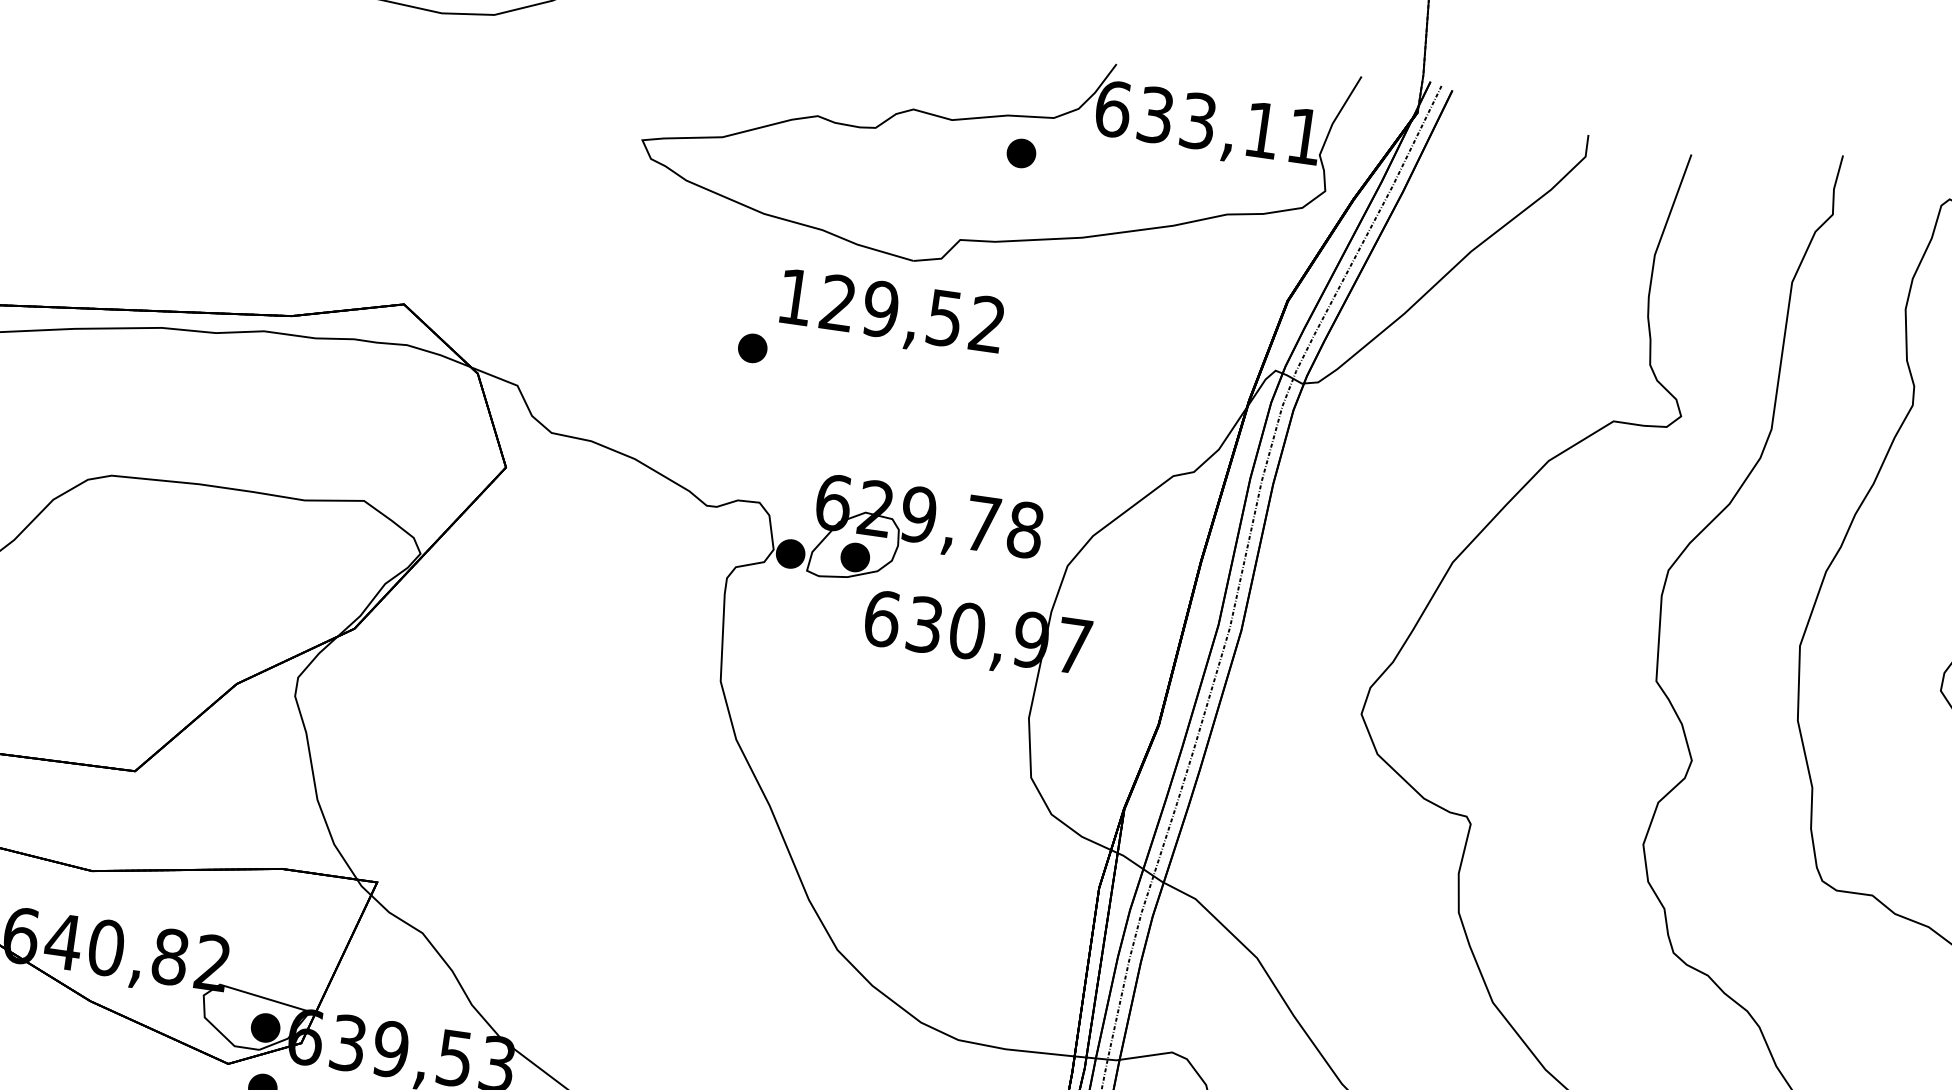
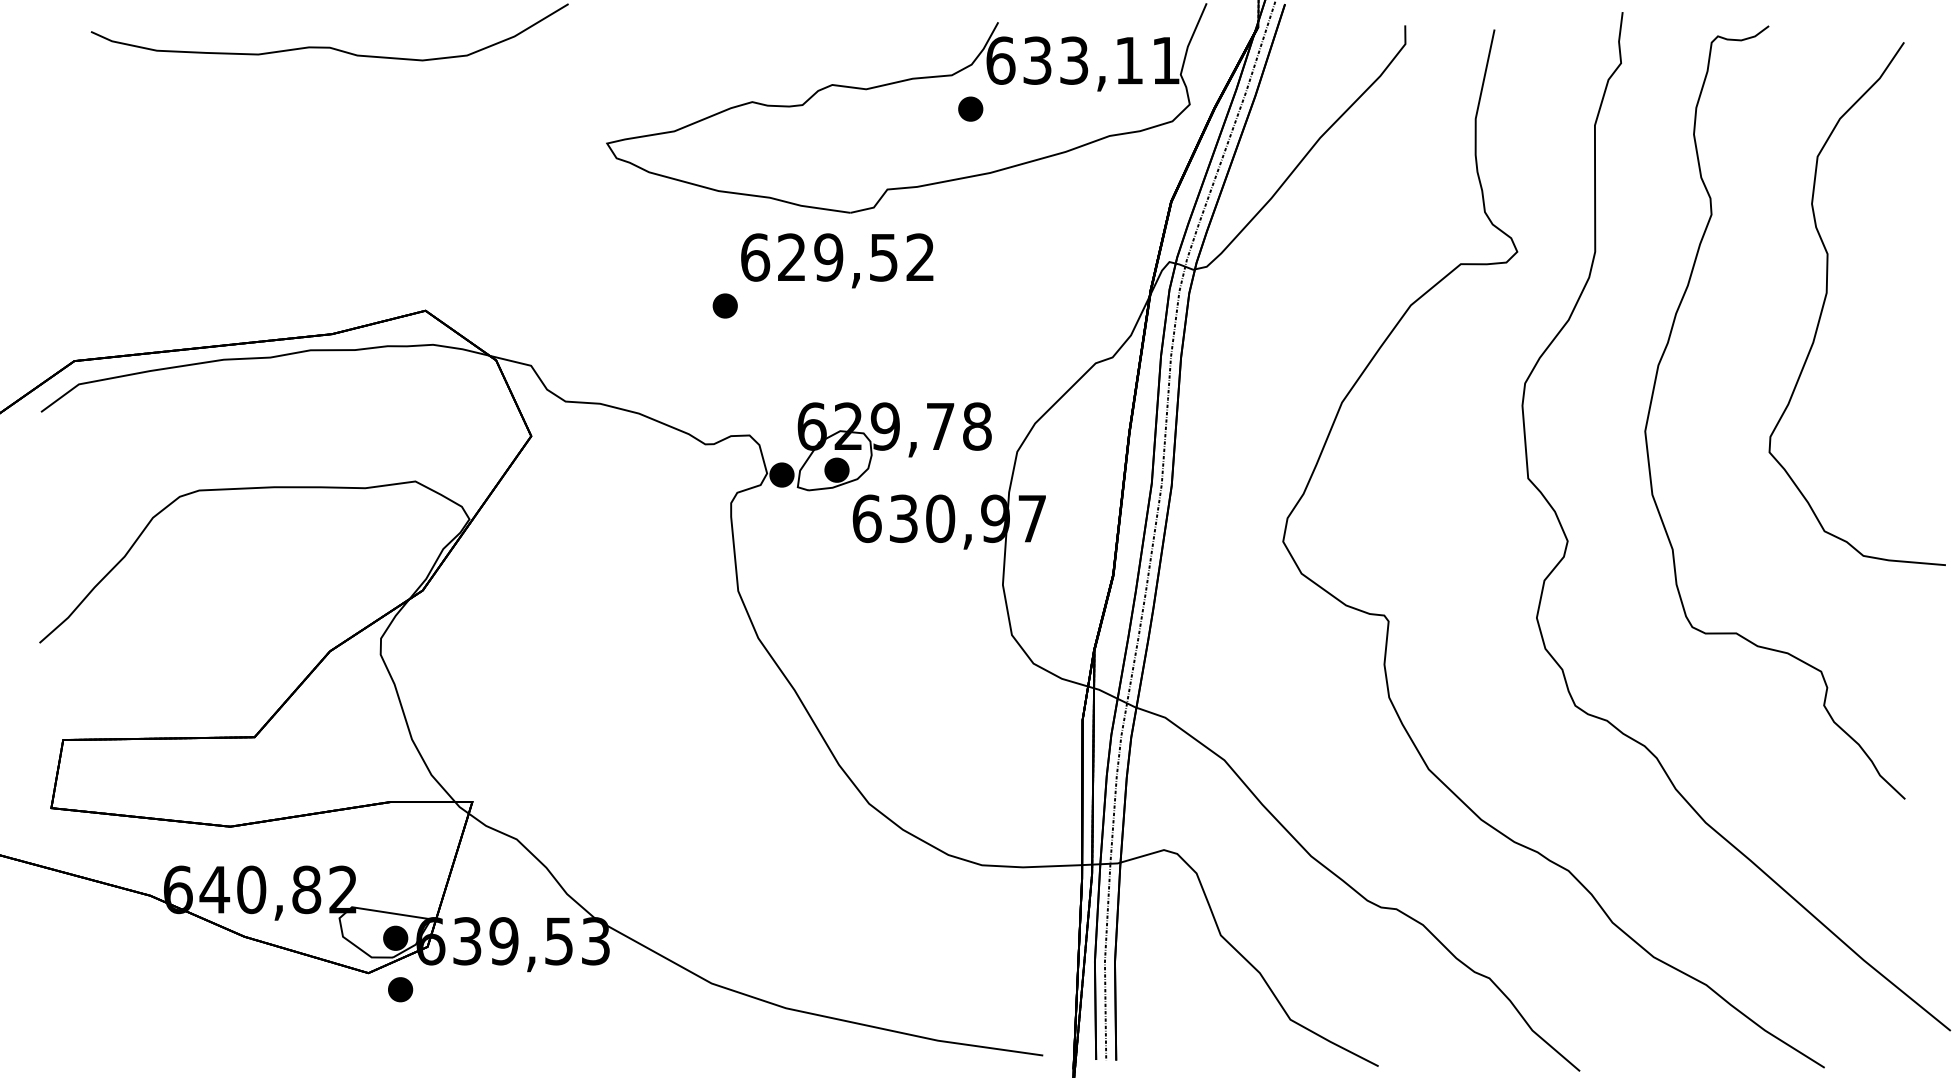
part: (1021, 152) -> (970, 108), moved
text: (795, 297) -> (755, 257), 129,52 -> 629,52

